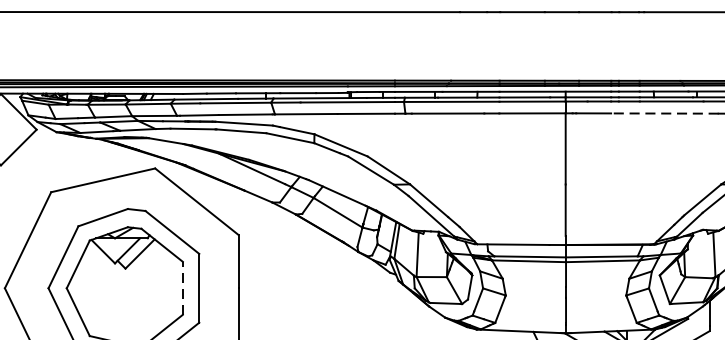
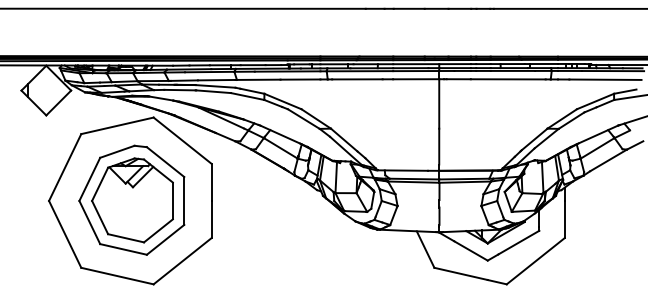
line: (663, 113) -> (507, 79), dashed -> solid
line: (182, 287) -> (172, 200), dashed -> solid

